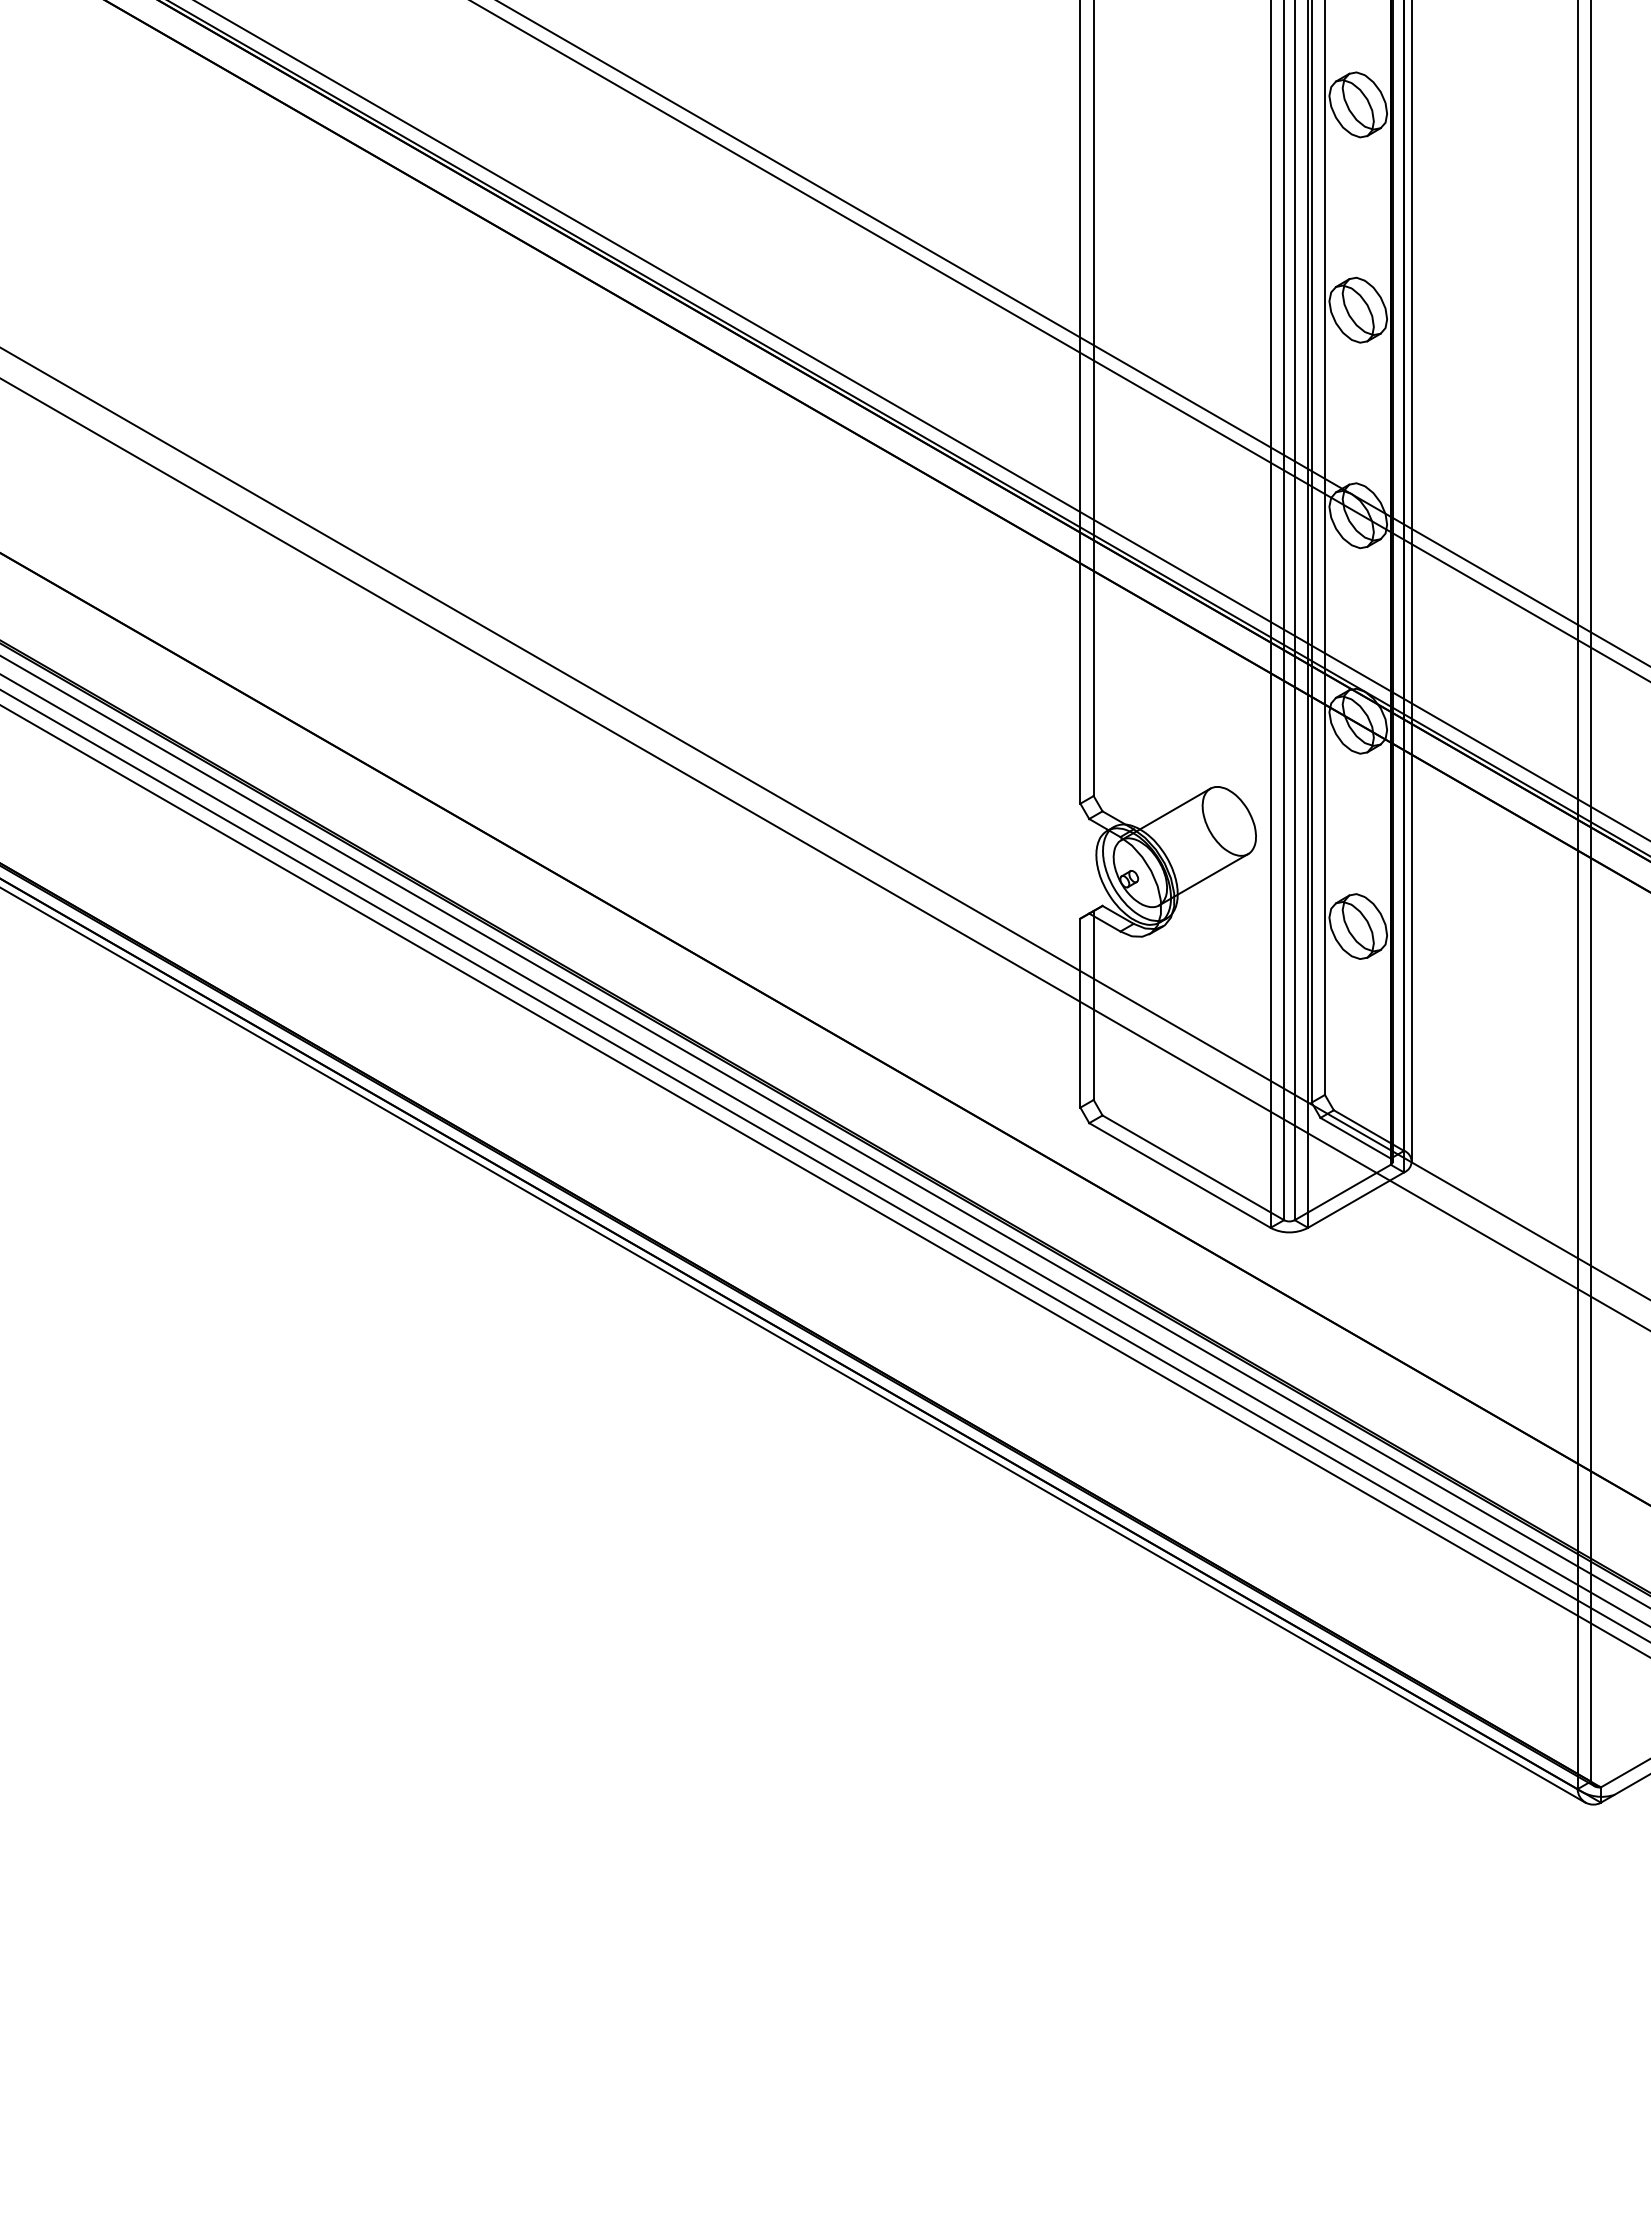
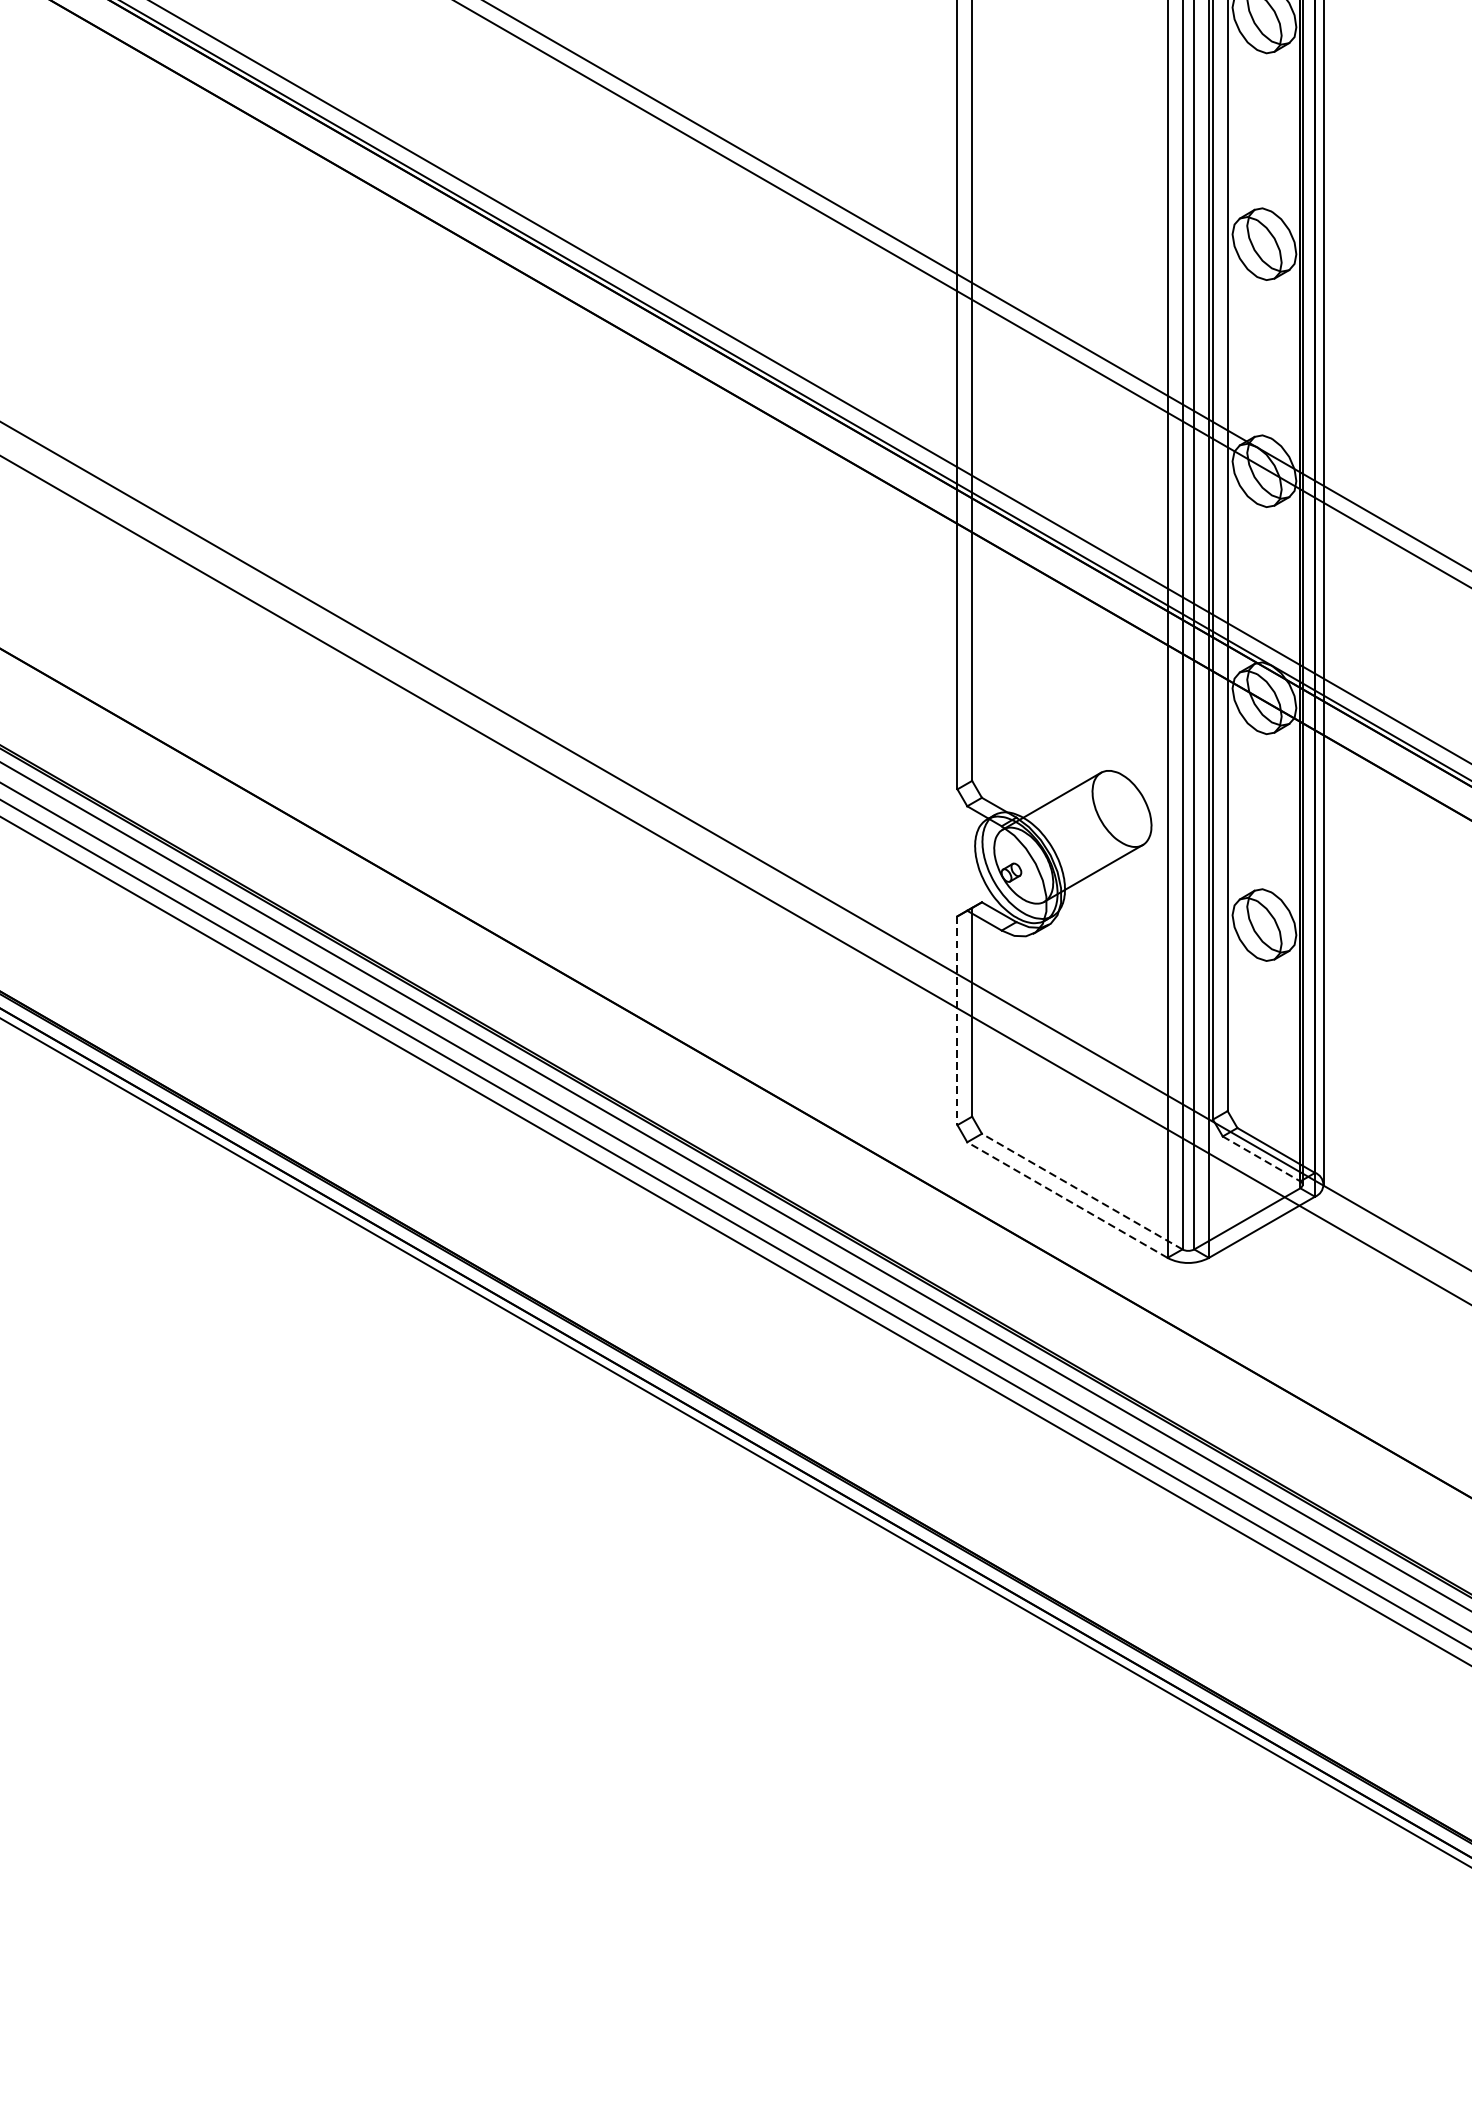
line: (1080, 1013) -> (957, 1021), solid -> dashed
line: (1355, 1138) -> (1261, 1159), solid -> dashed
line: (1193, 1167) -> (1082, 1191), solid -> dashed
line: (1179, 1175) -> (1066, 1200), solid -> dashed

